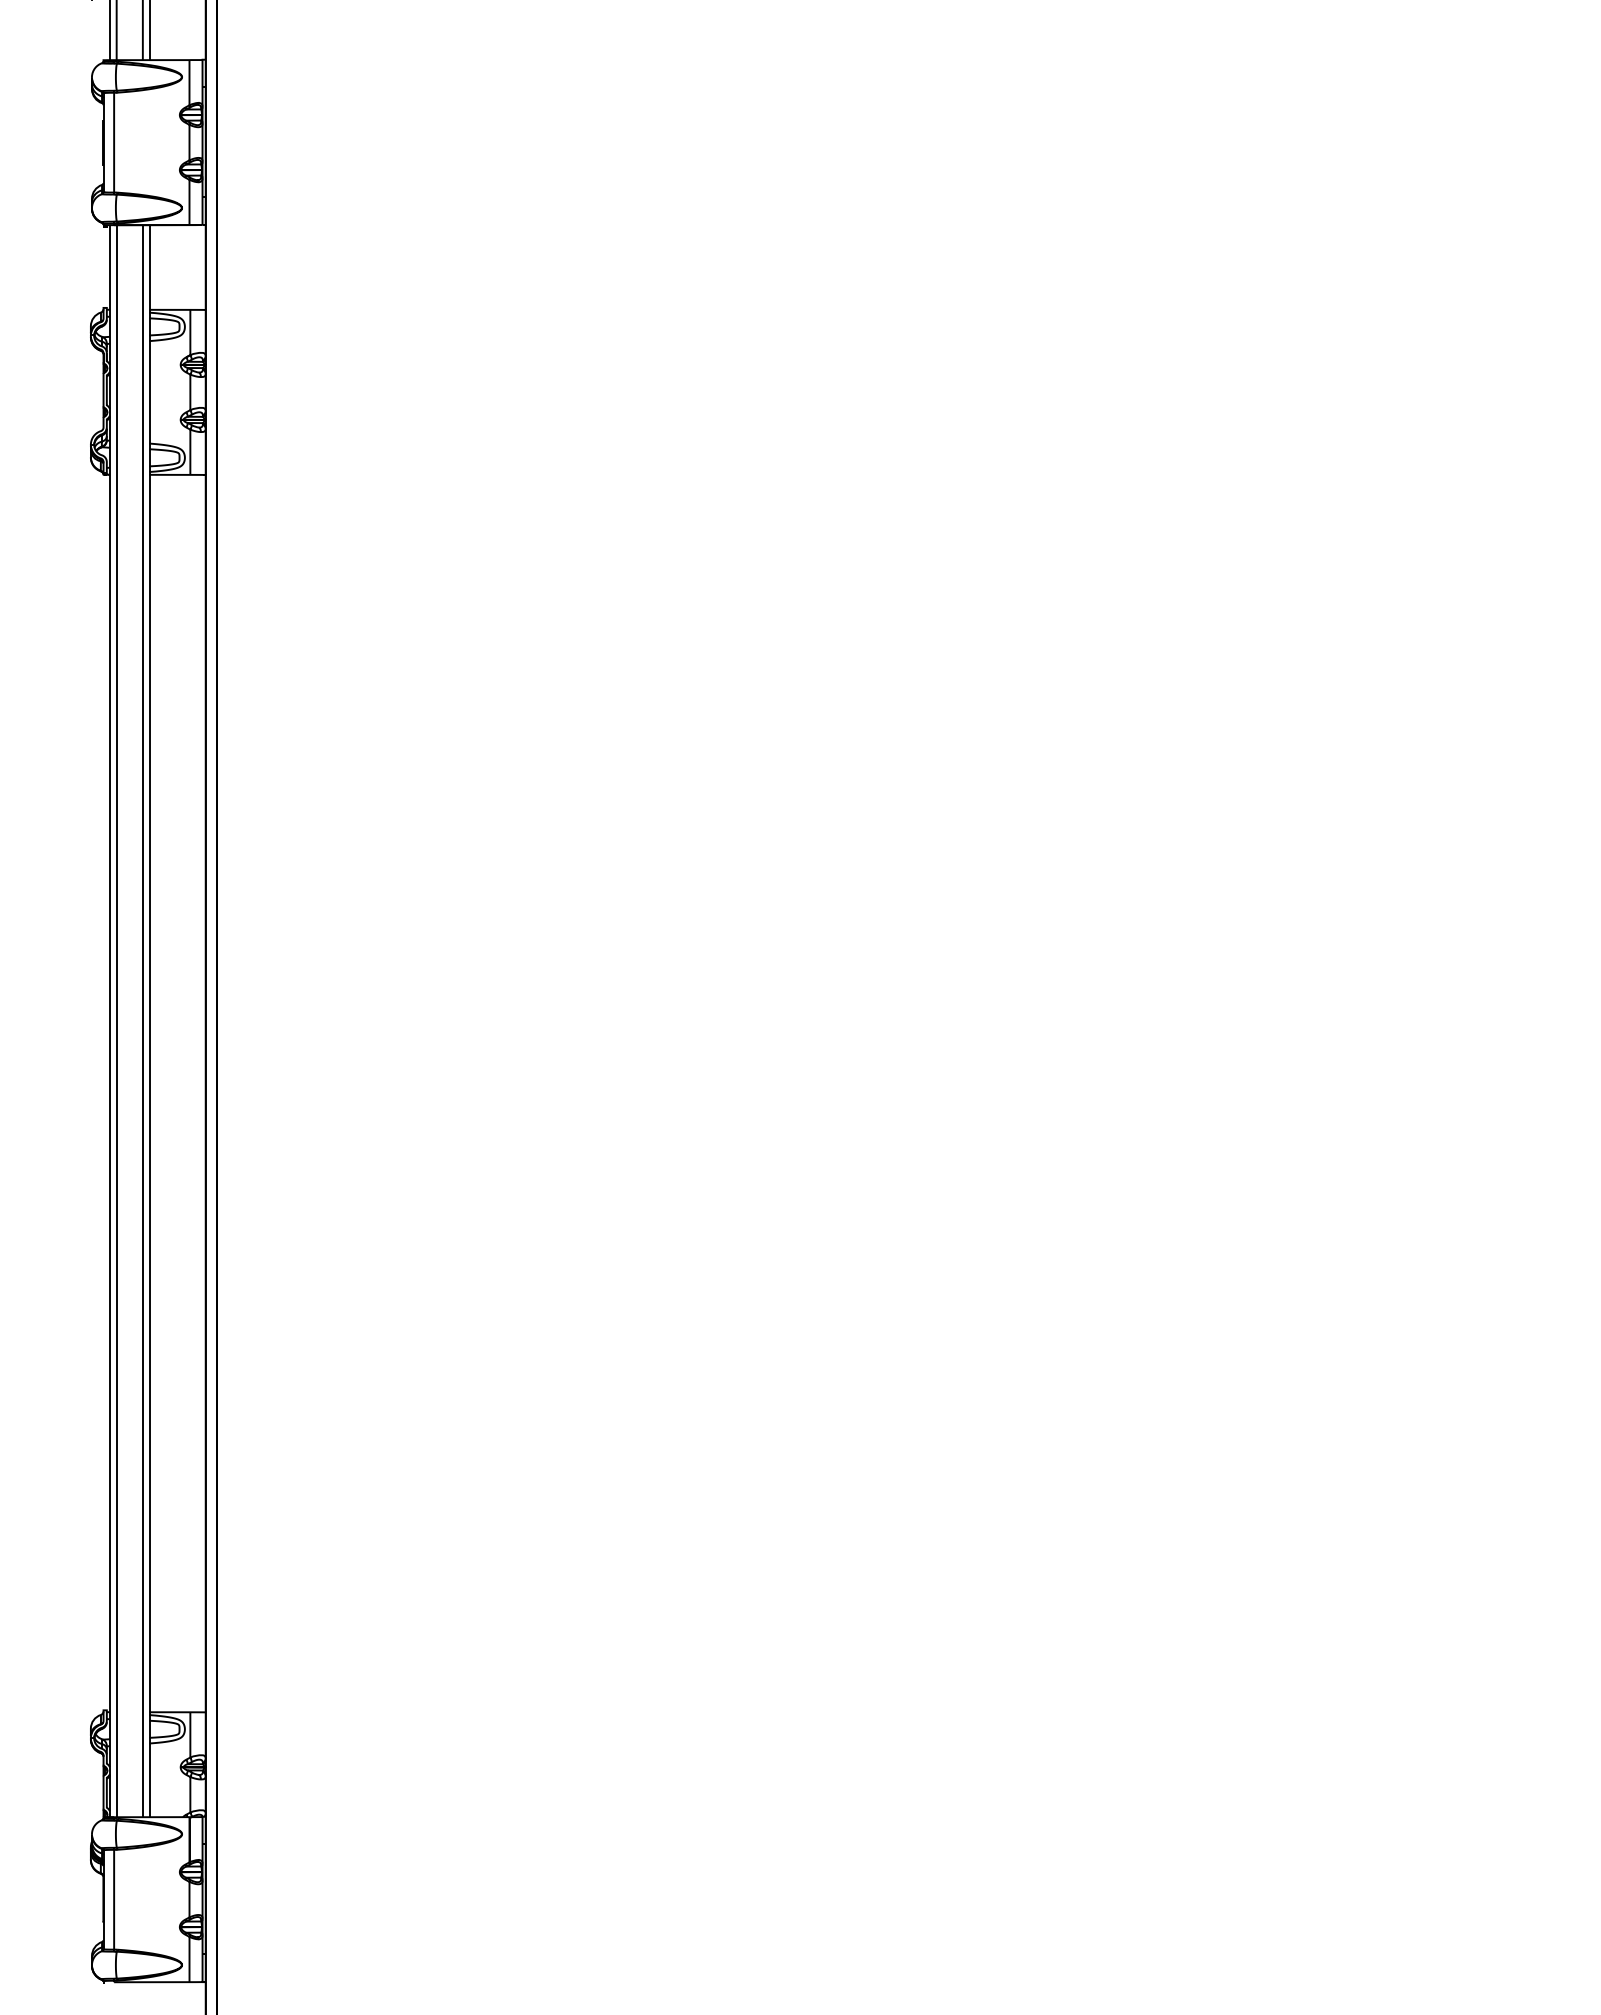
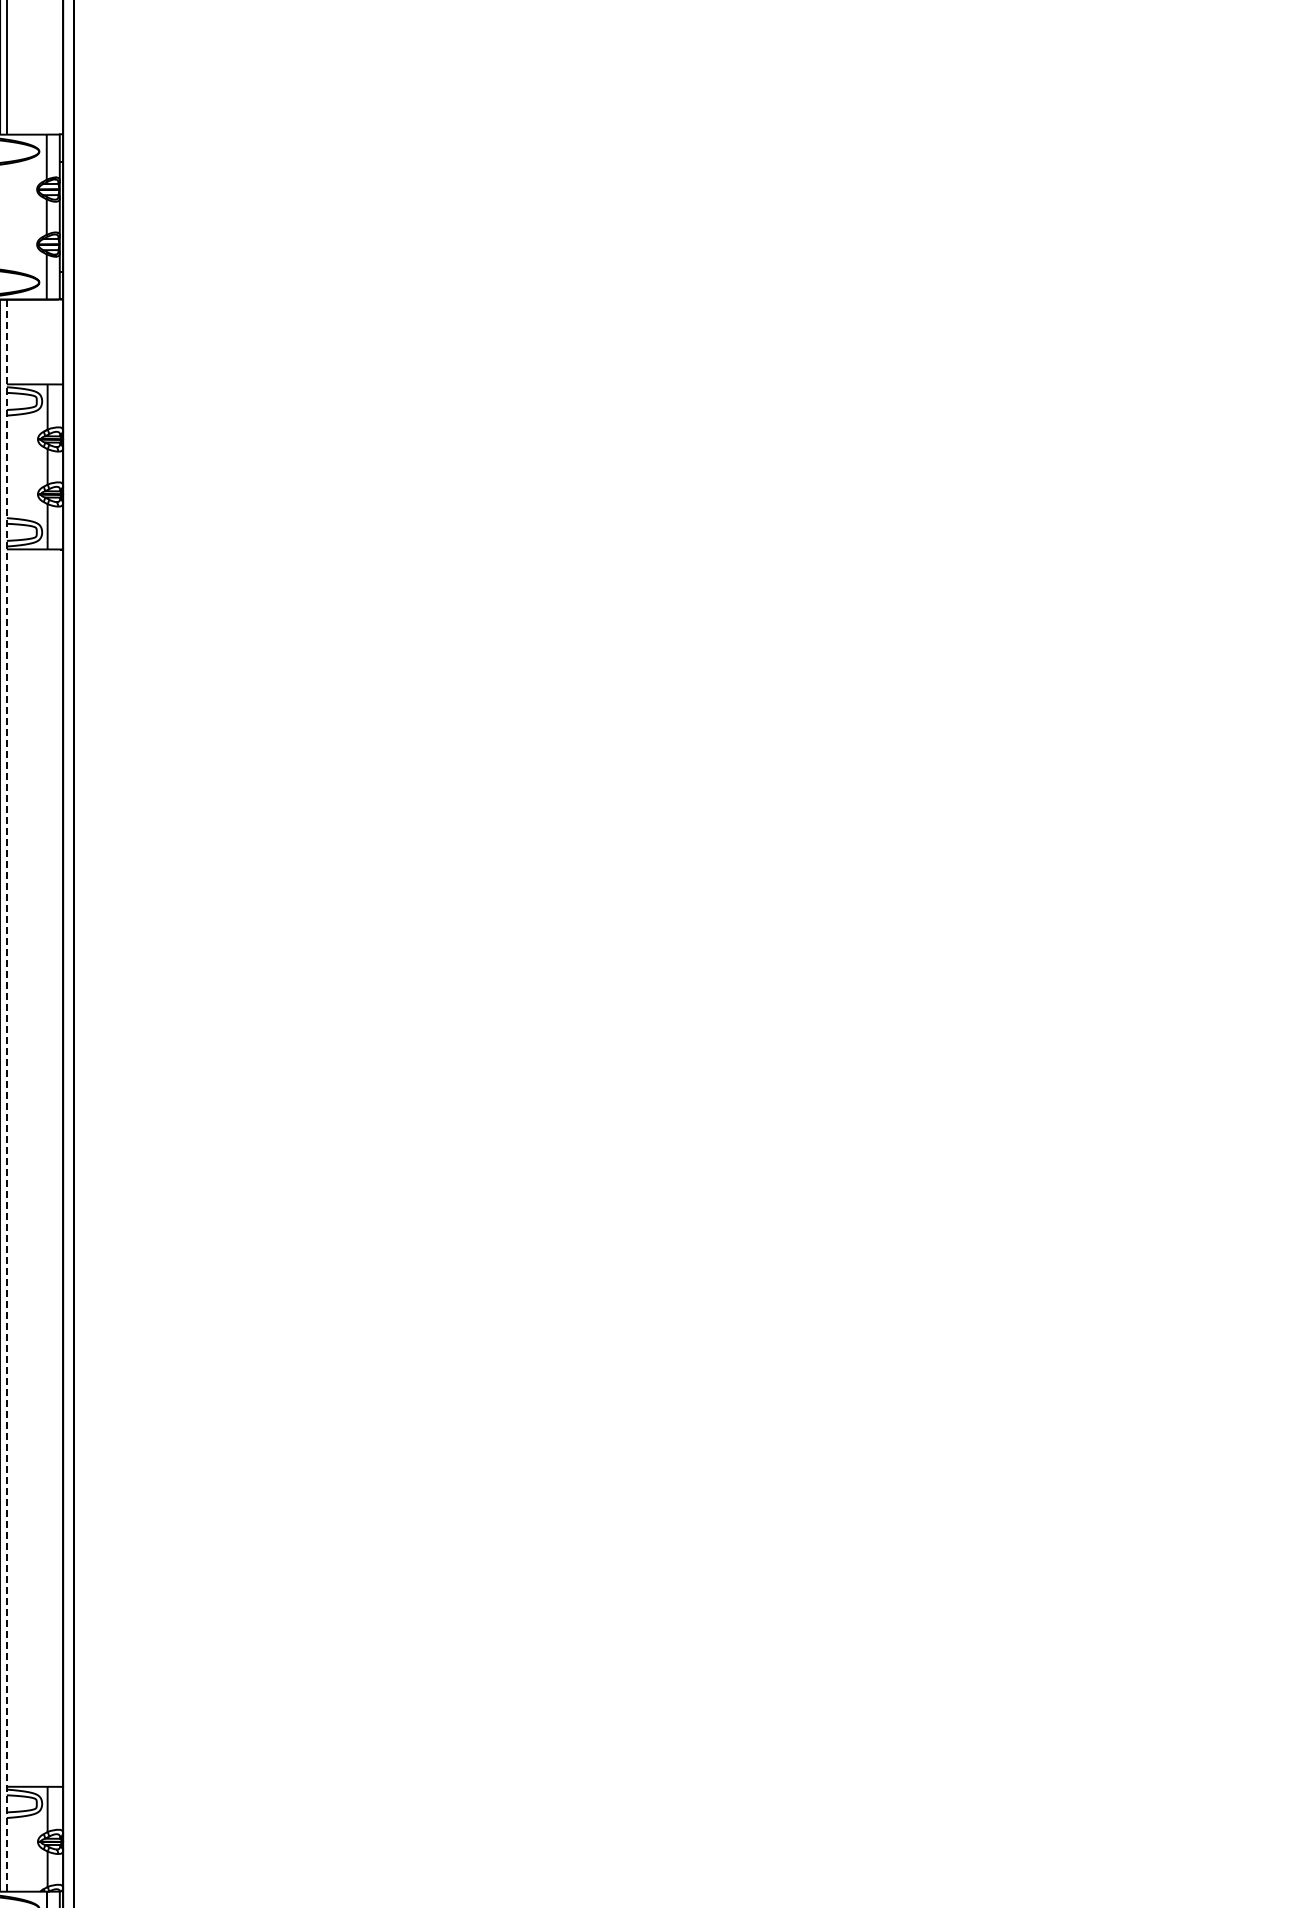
line: (149, 1021) -> (6, 1096), solid -> dashed

